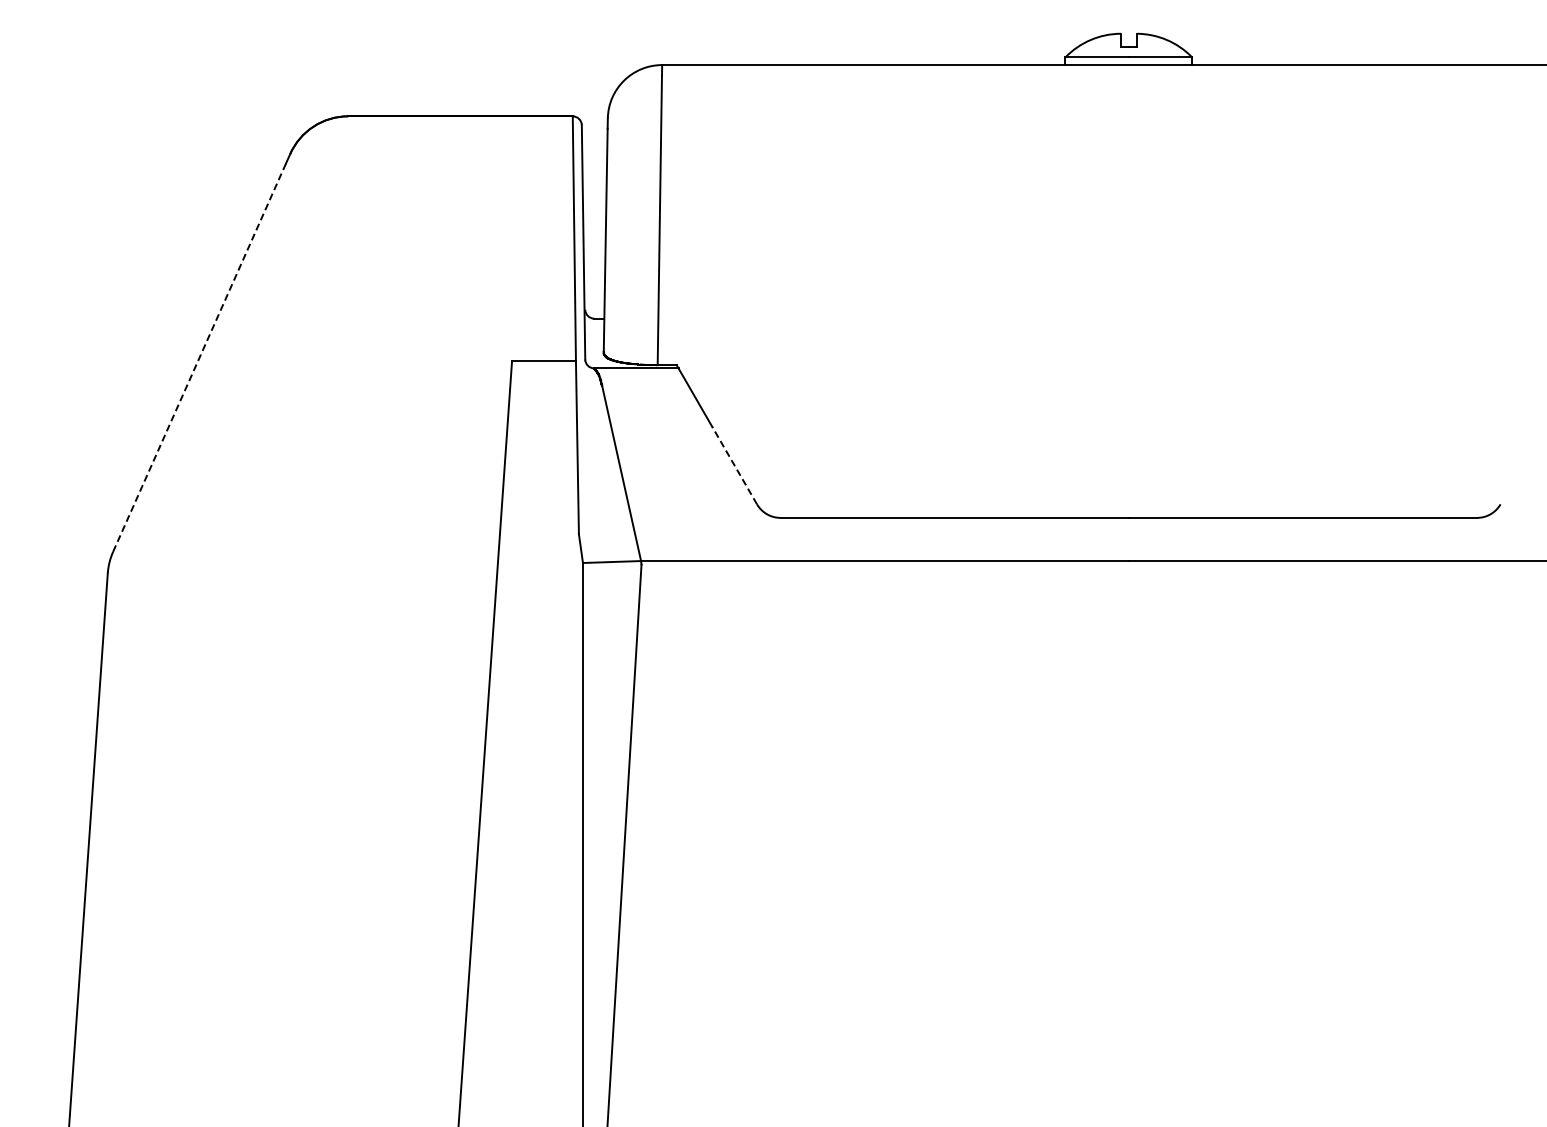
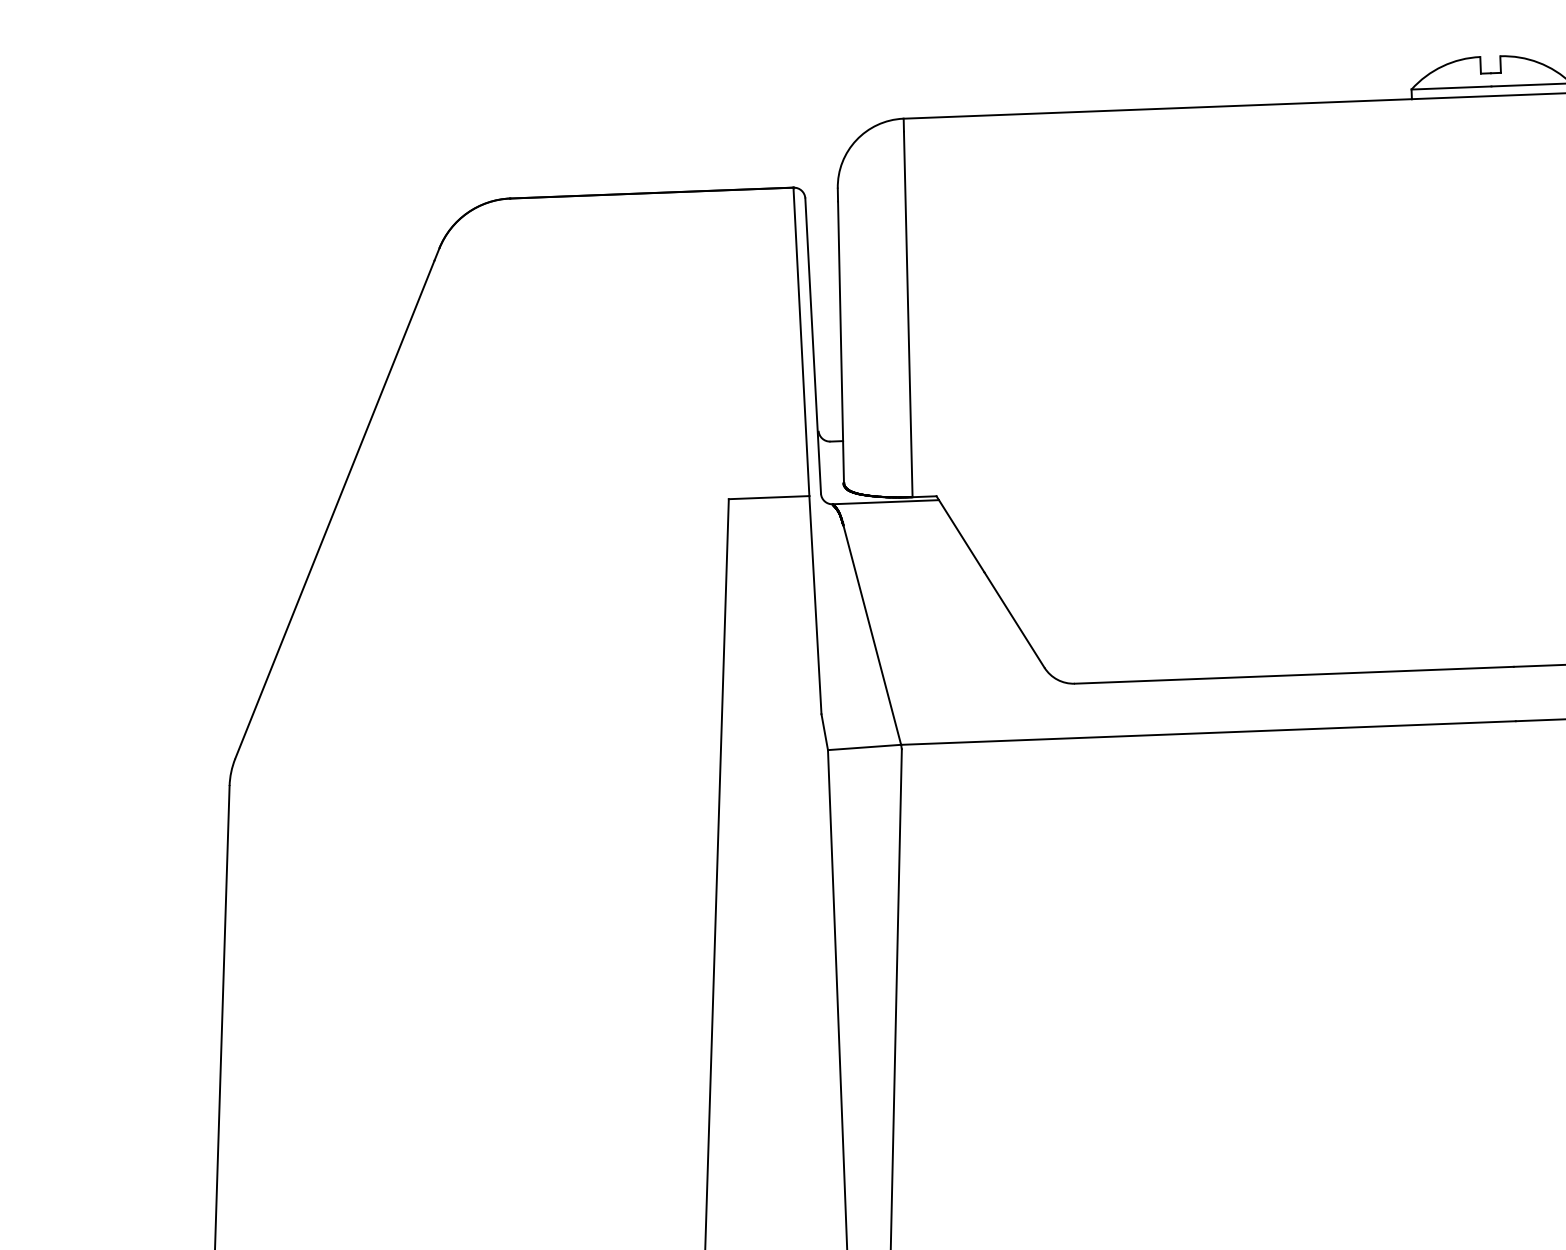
line: (199, 357) -> (334, 509), dashed -> solid
line: (734, 465) -> (1014, 619), dashed -> solid

